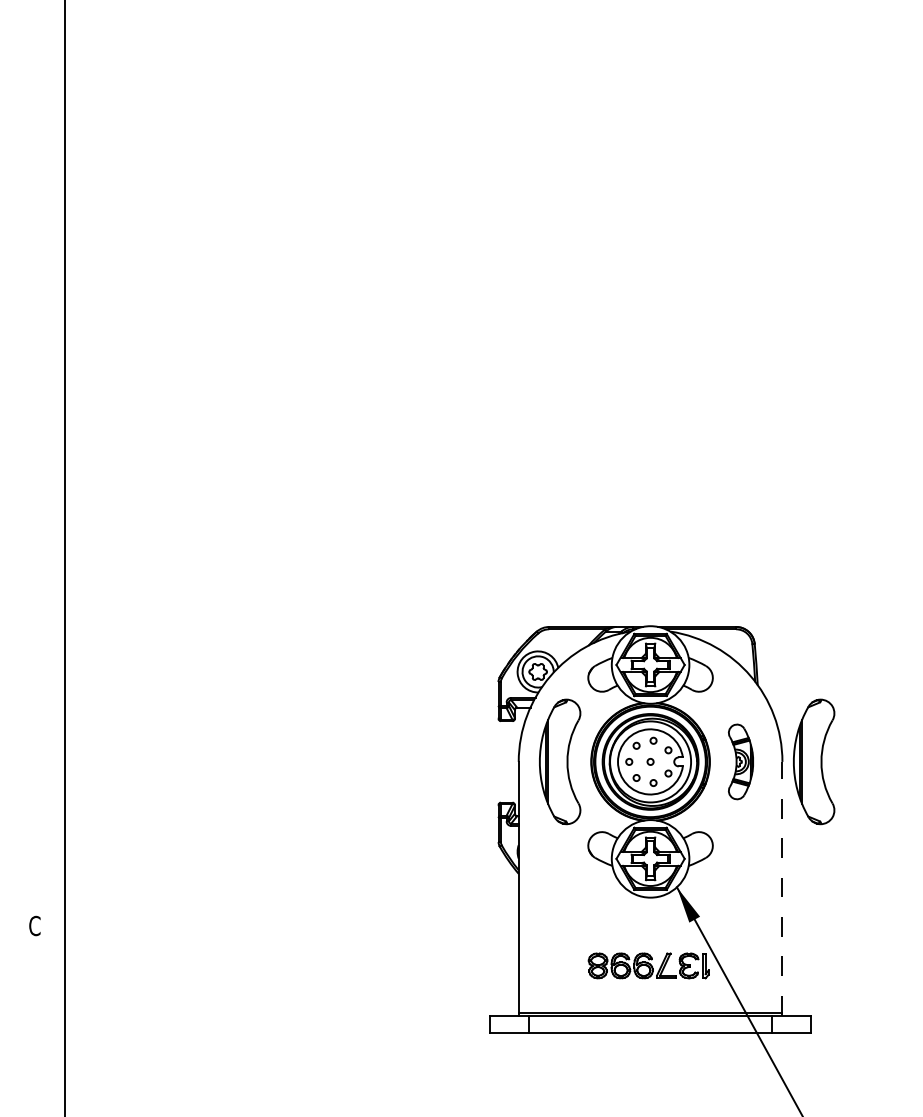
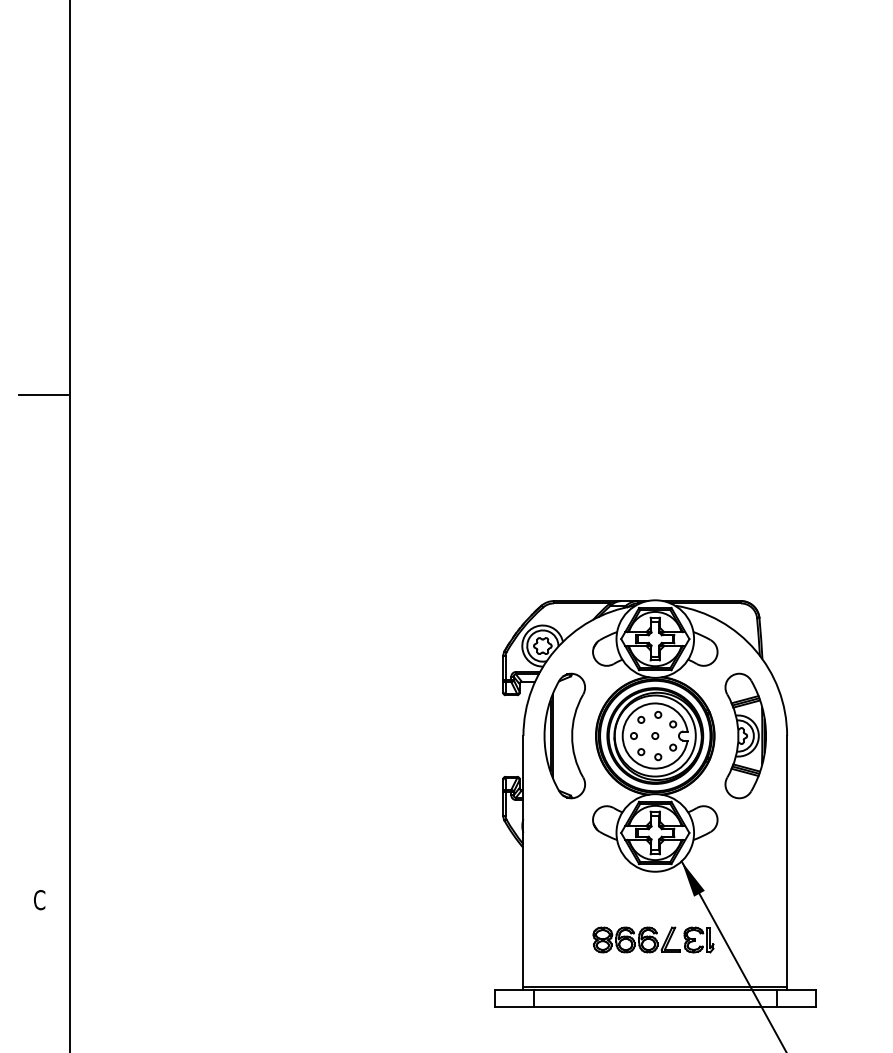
line: (38, 420) -> (43, 394), added
part: (740, 761) -> (745, 735), size x1.67
part: (814, 761) -> (819, 735), removed
line: (782, 888) -> (787, 862), dashed -> solid

